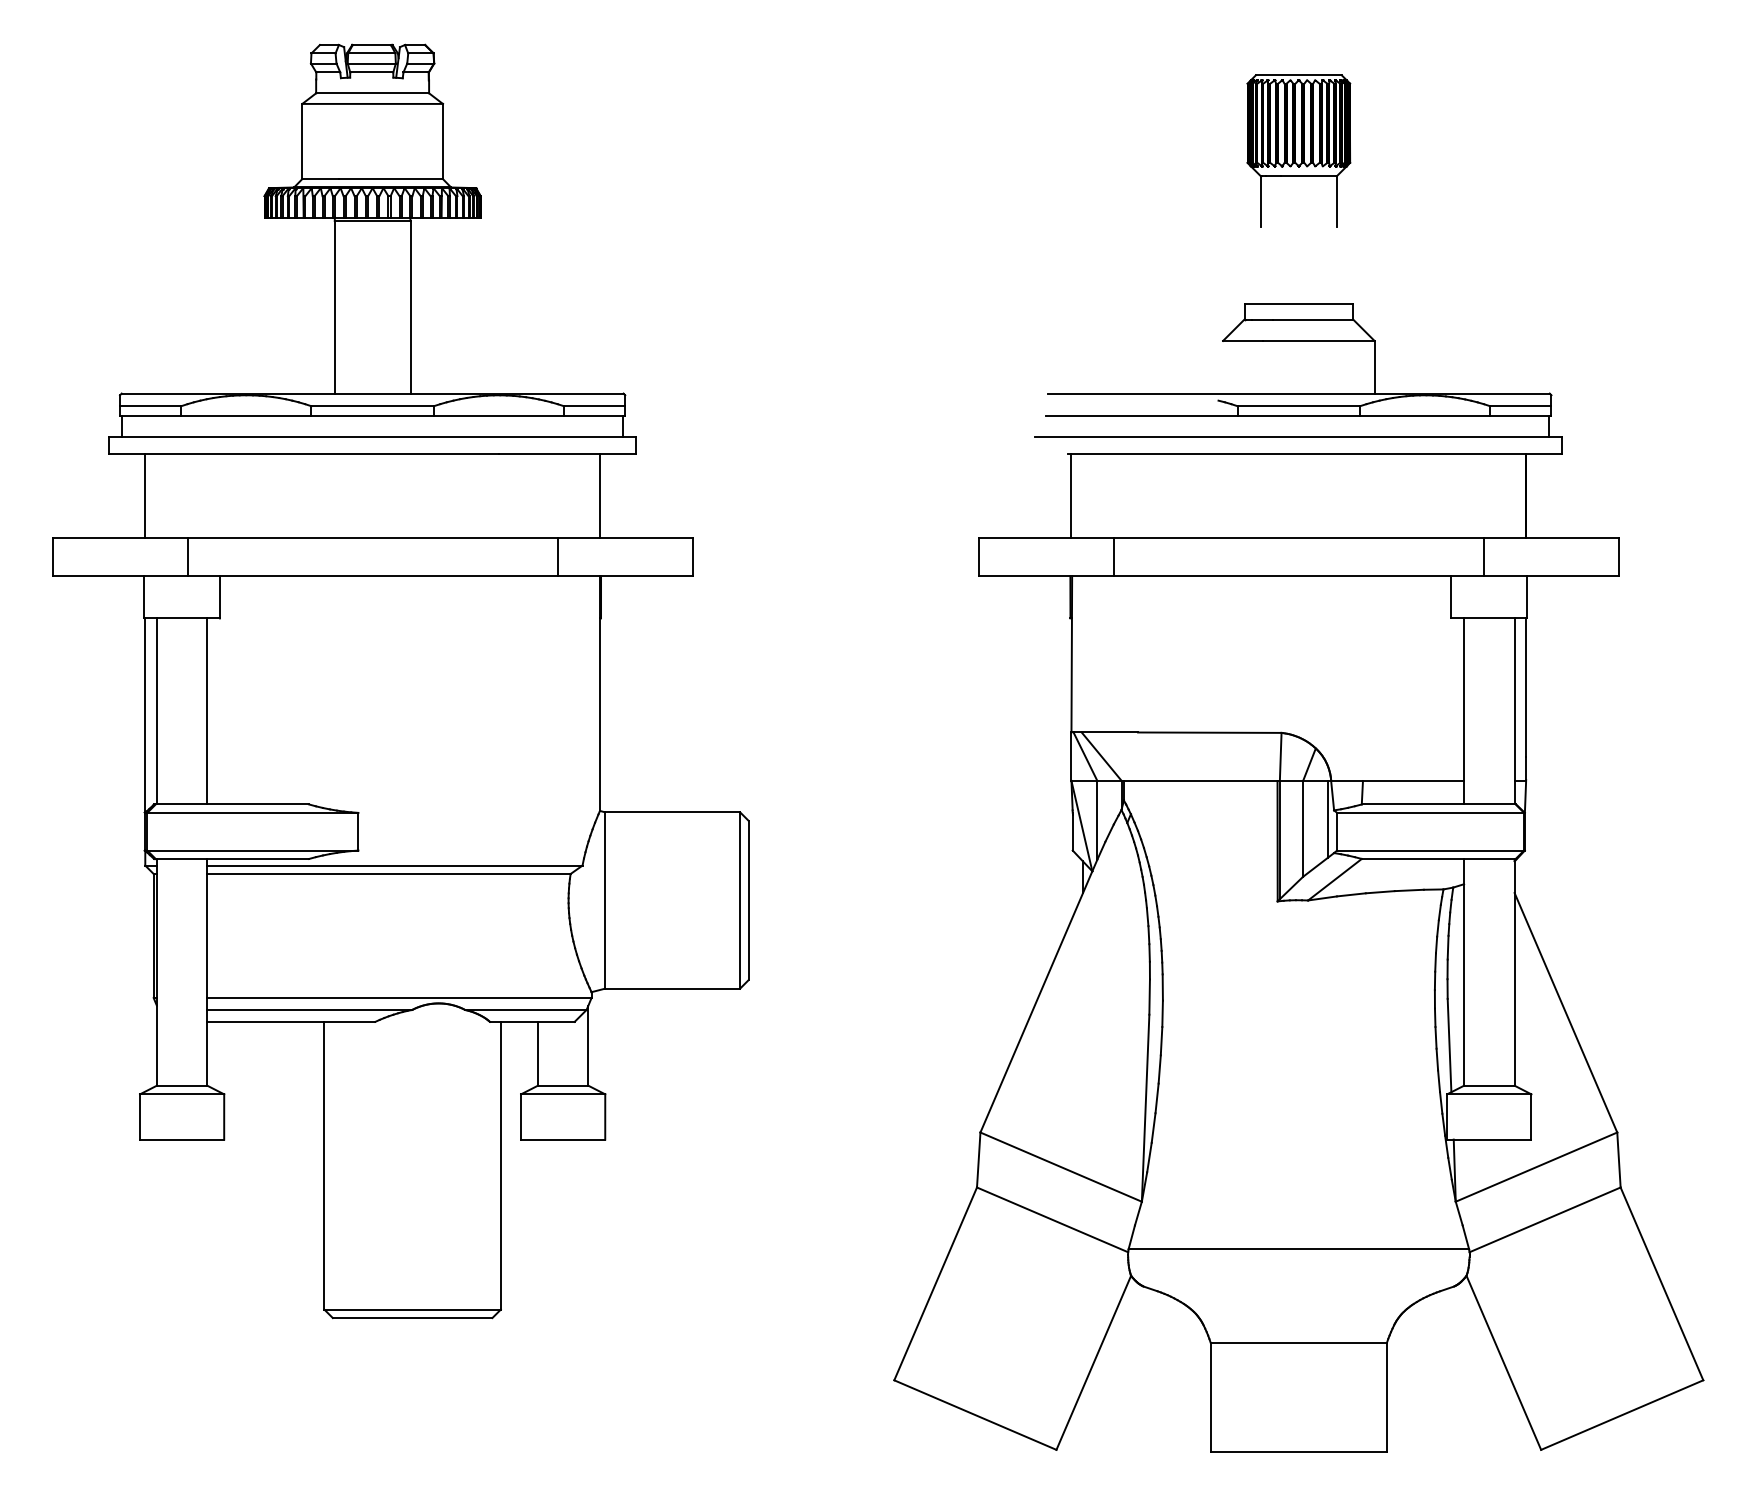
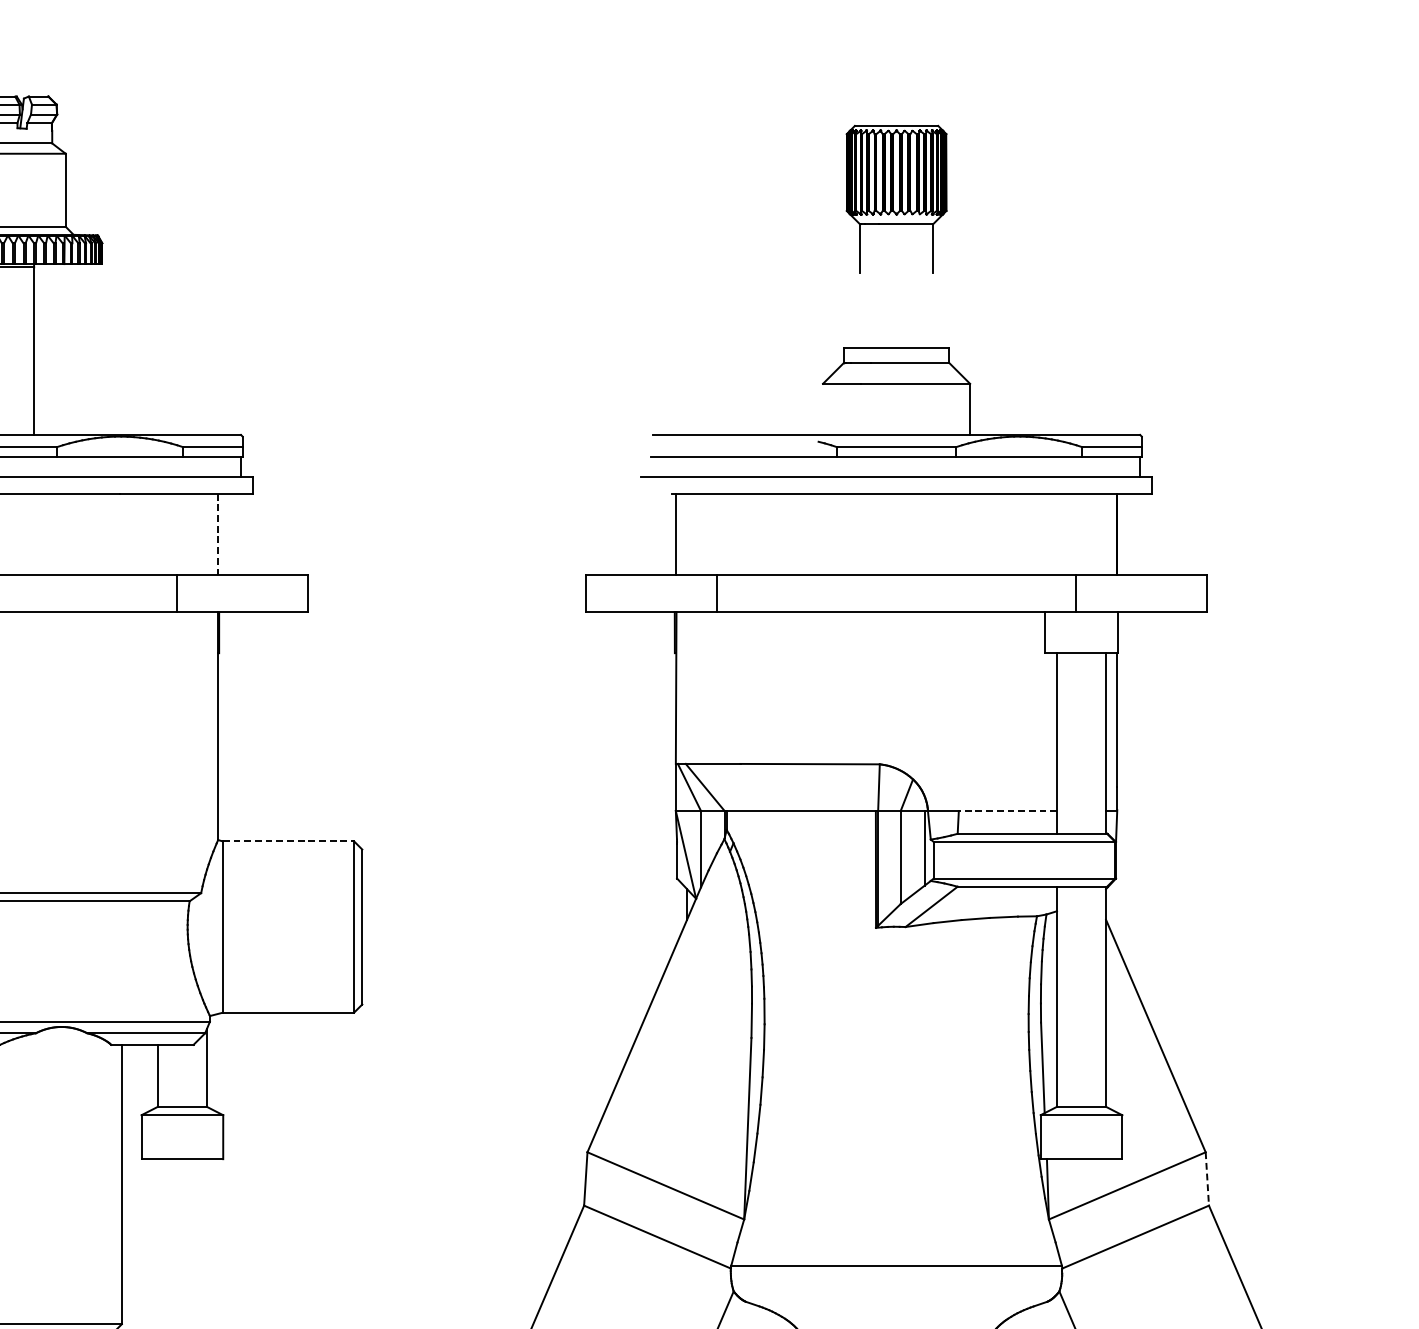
line: (599, 496) -> (217, 534), solid -> dashed
line: (1413, 780) -> (1007, 810), solid -> dashed
line: (672, 812) -> (288, 841), solid -> dashed
line: (1618, 1160) -> (1206, 1179), solid -> dashed

